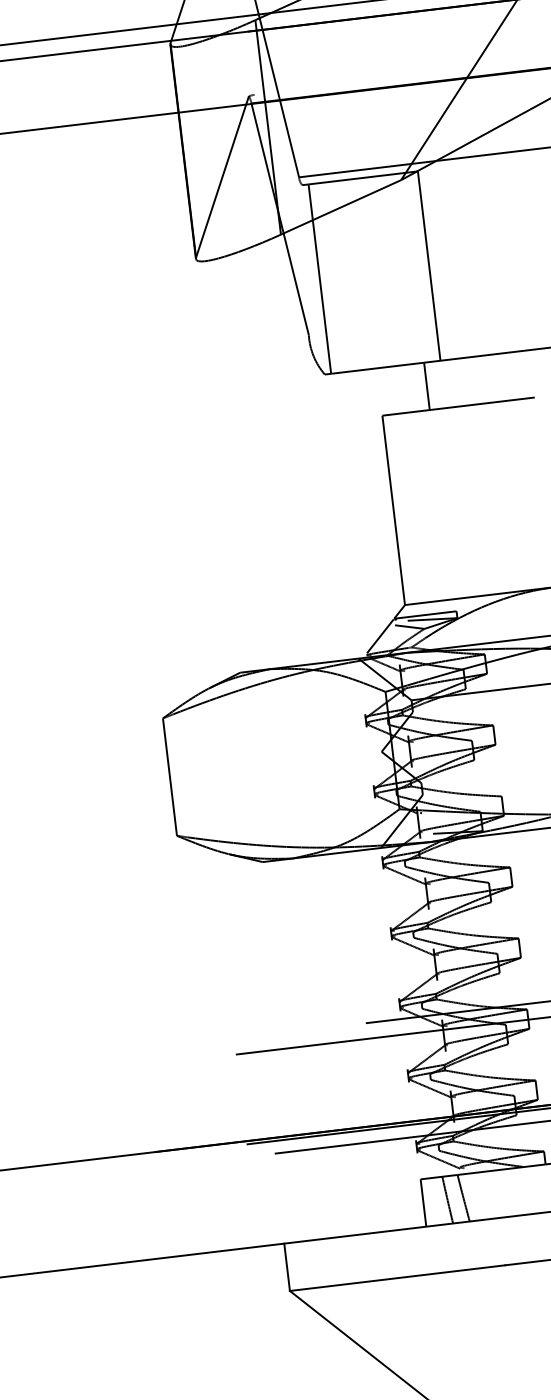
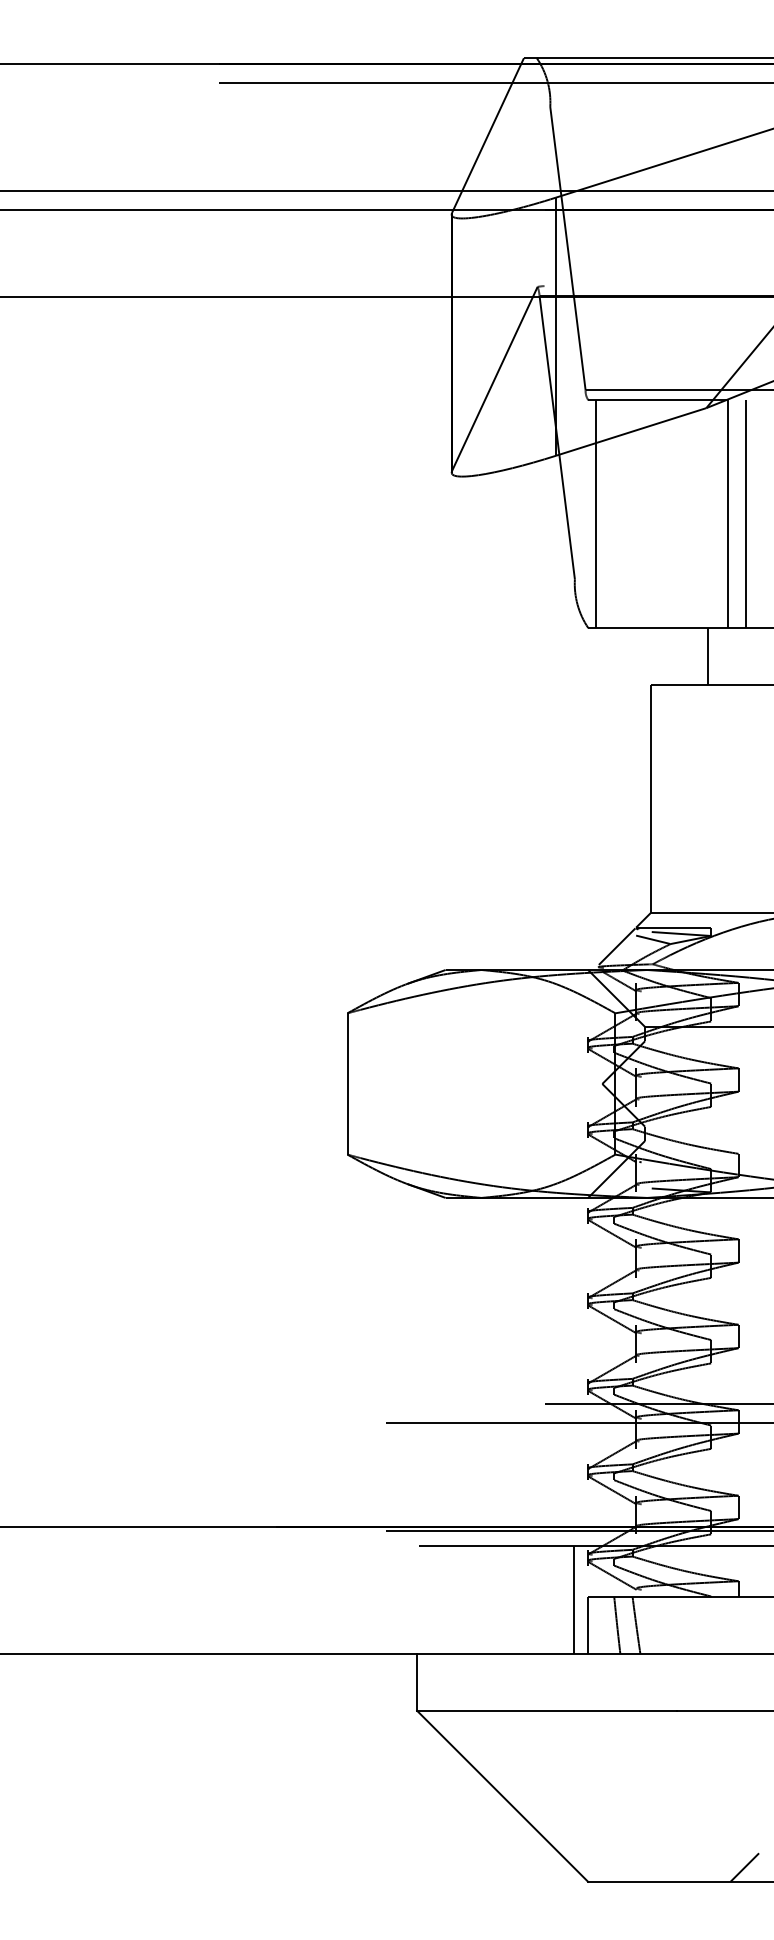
line: (444, 264) -> (745, 514), added
line: (409, 1182) -> (574, 1599), added

